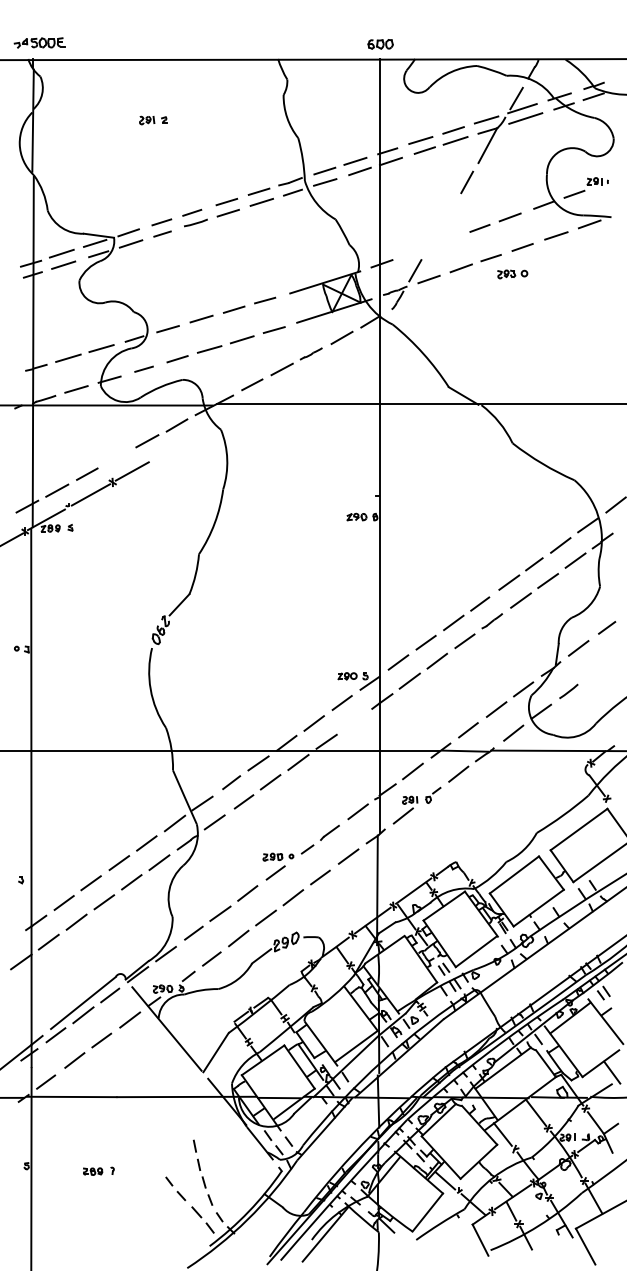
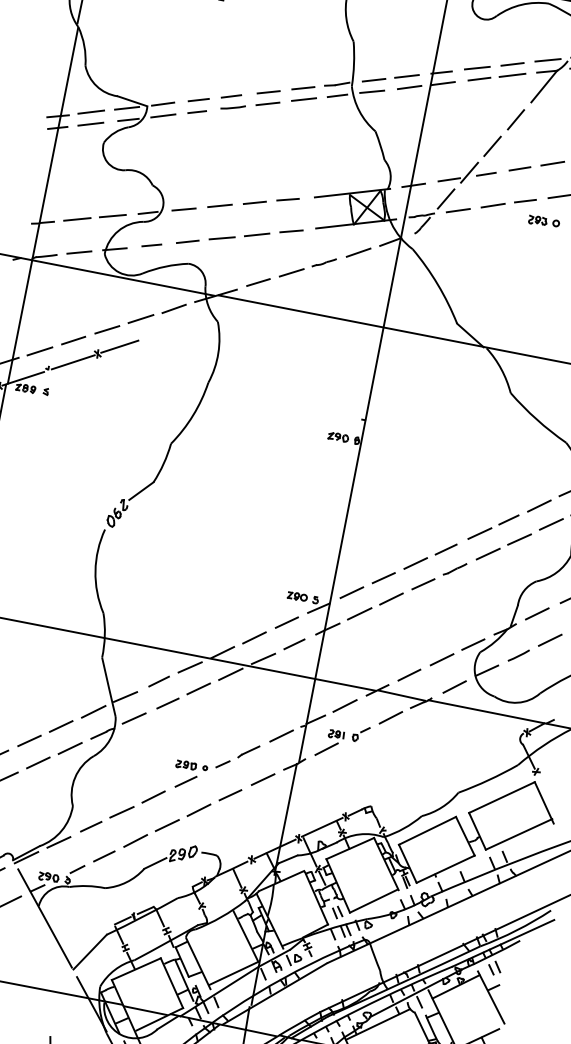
part: (437, 230) -> (476, 162), added
line: (116, 457) -> (106, 329), added
line: (595, 670) -> (549, 639), added
line: (352, 721) -> (293, 643), added

